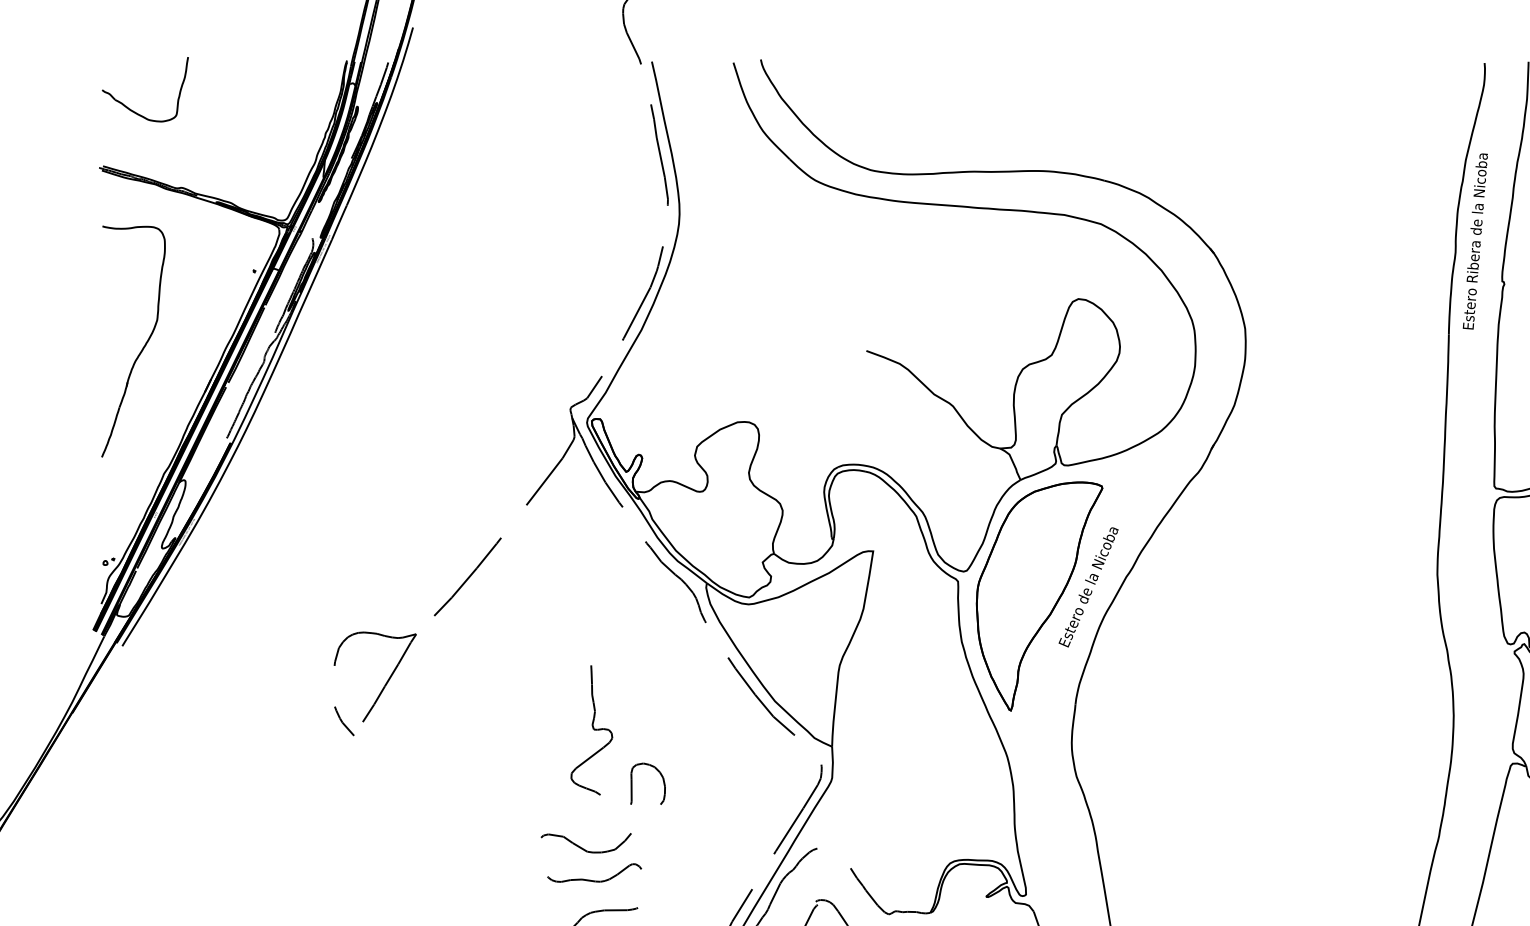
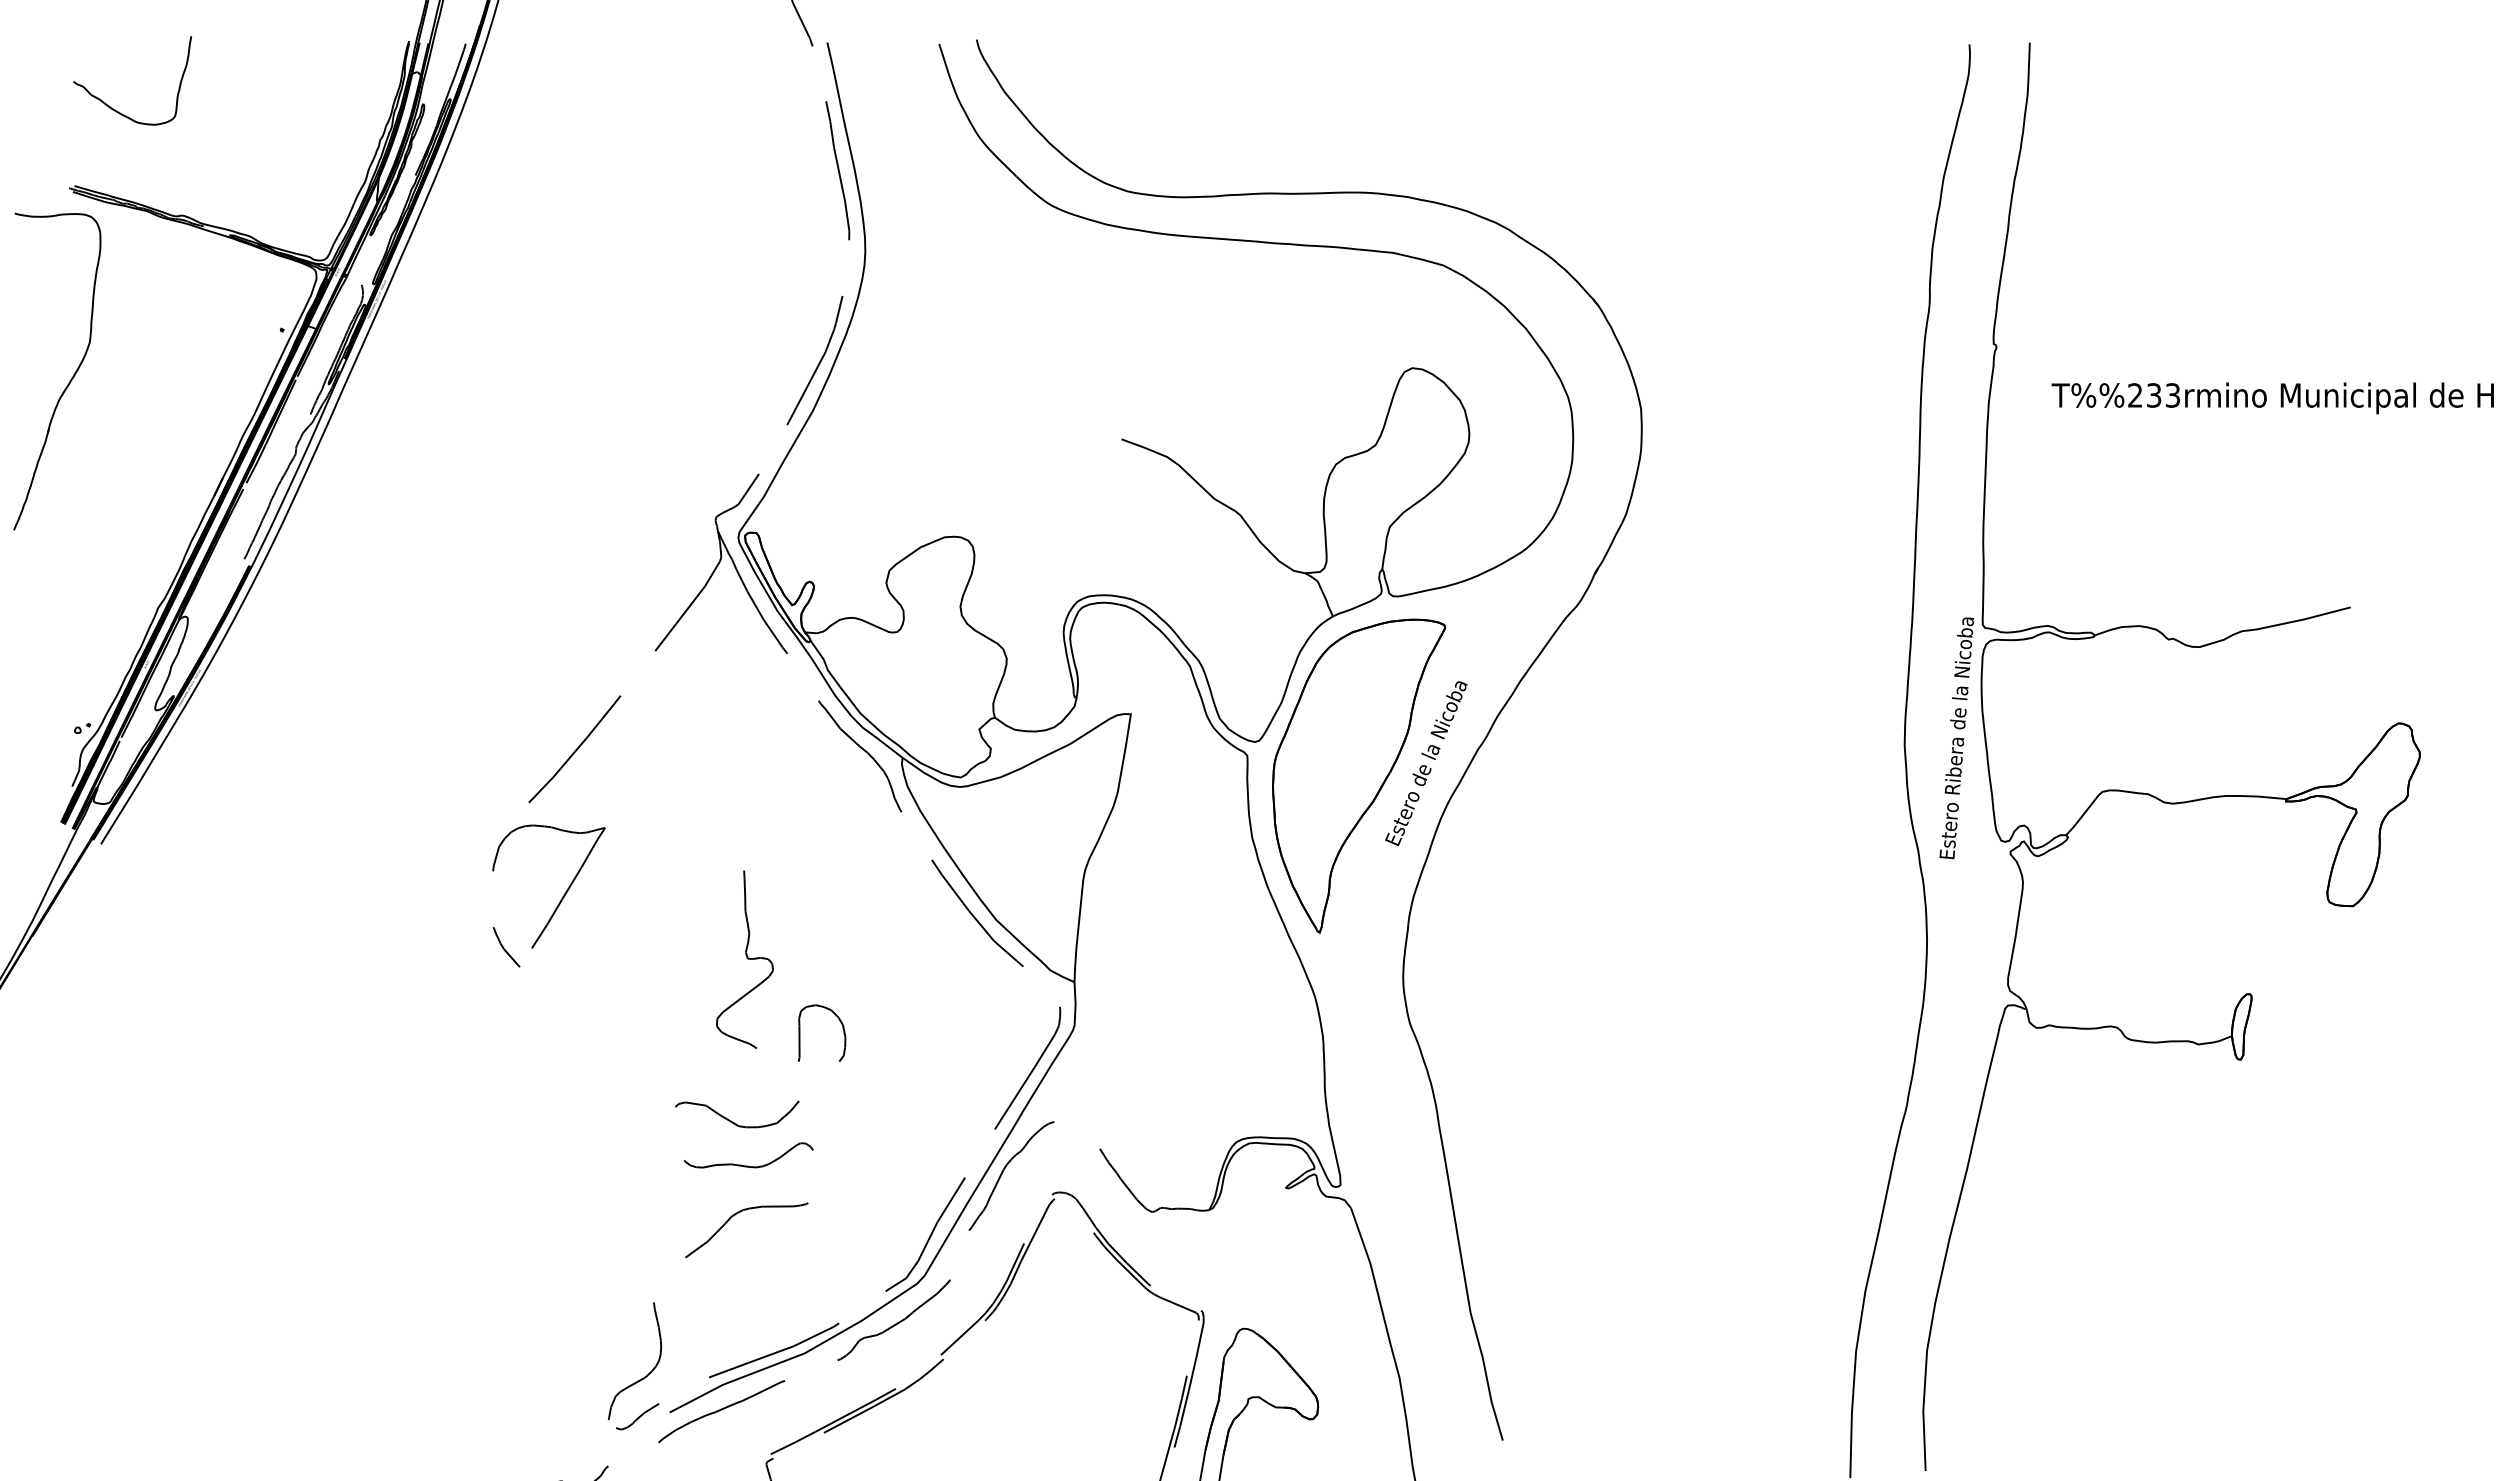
text: (1475, 241) -> (1956, 738), moved
part: (143, 347) -> (70, 379), moved
part: (382, 687) -> (559, 901), moved

